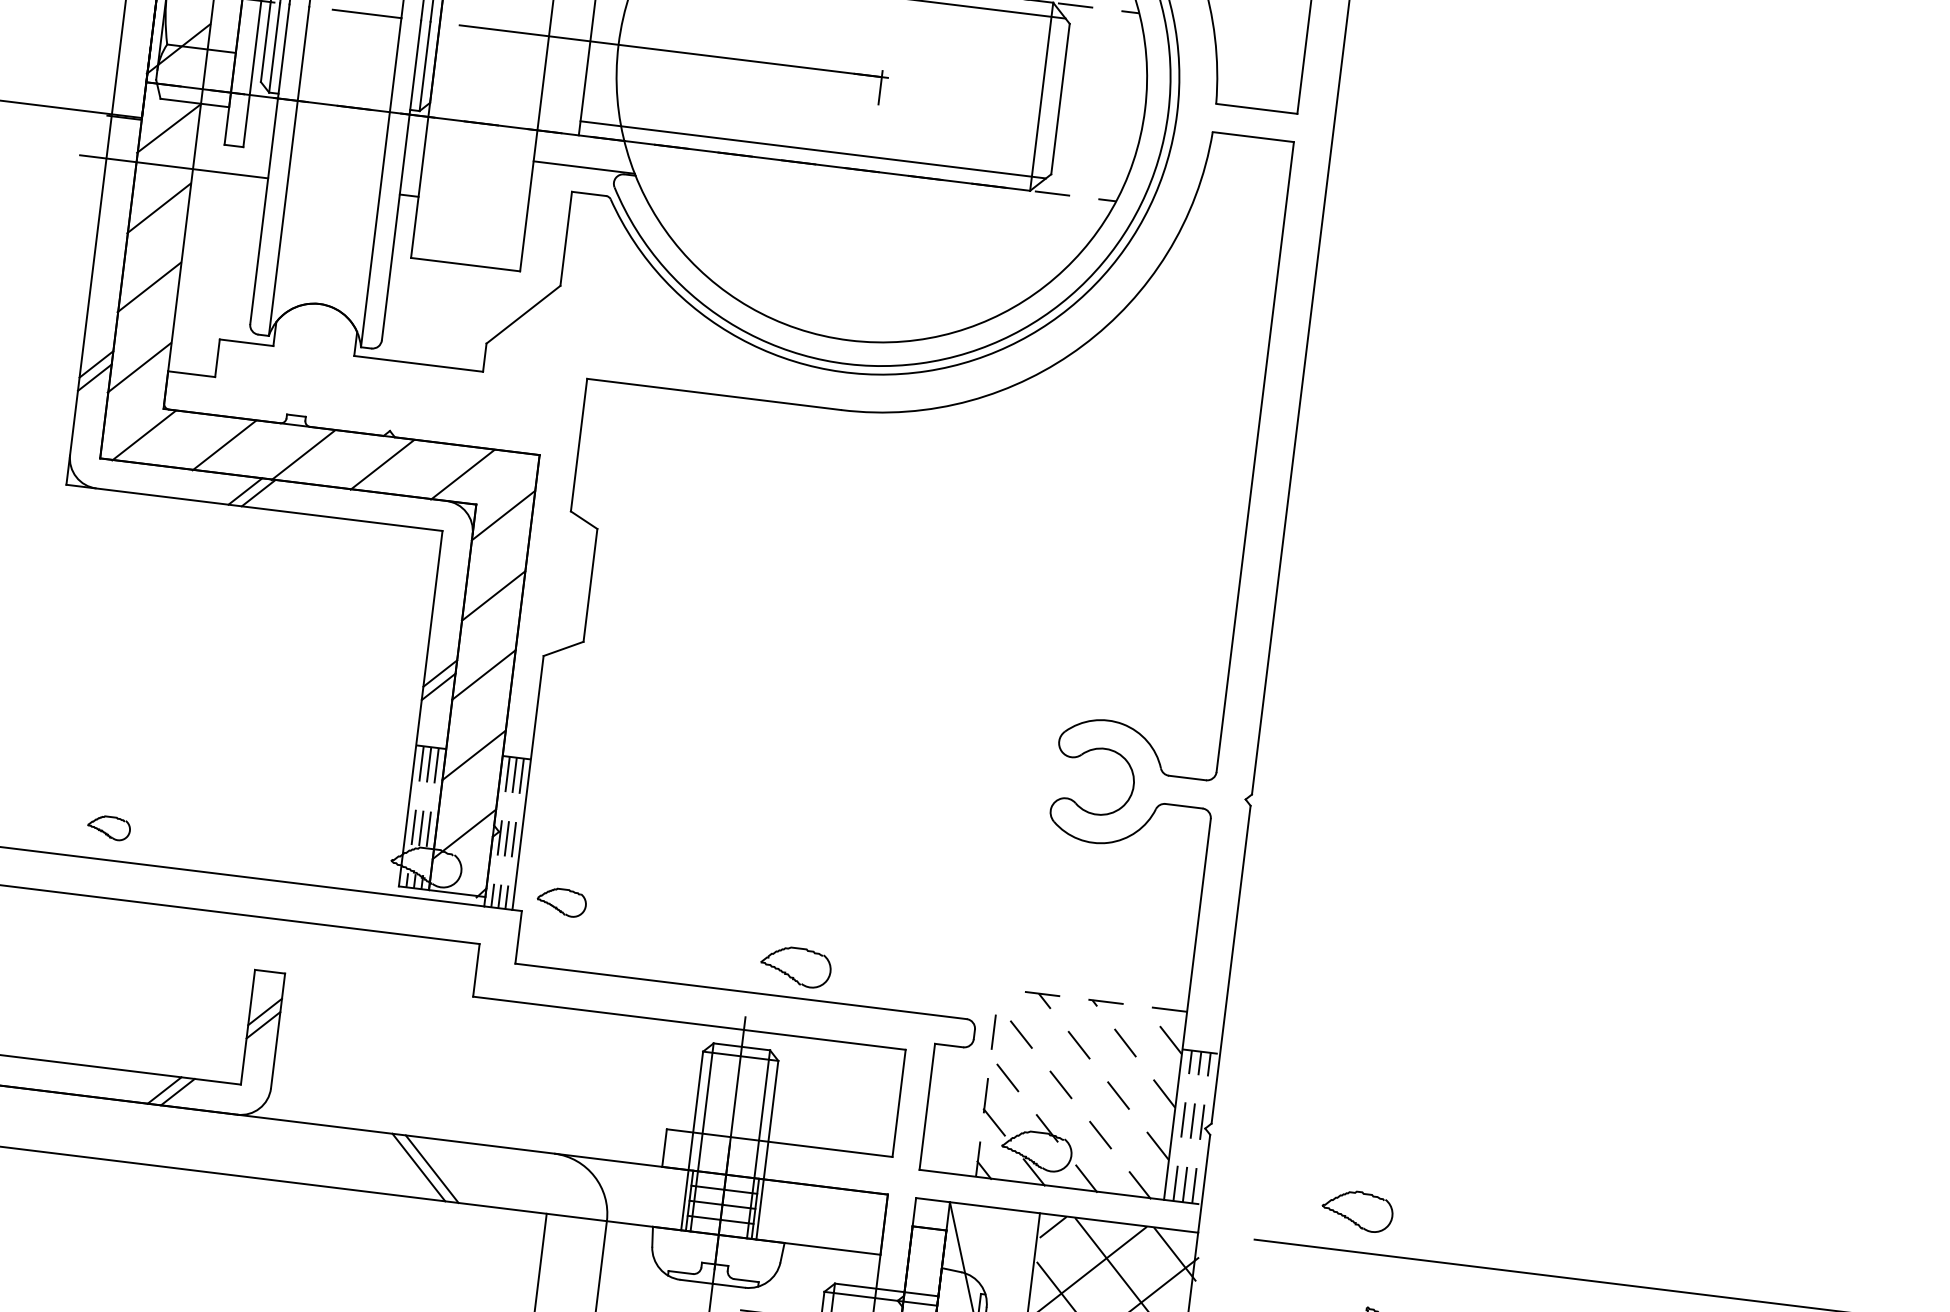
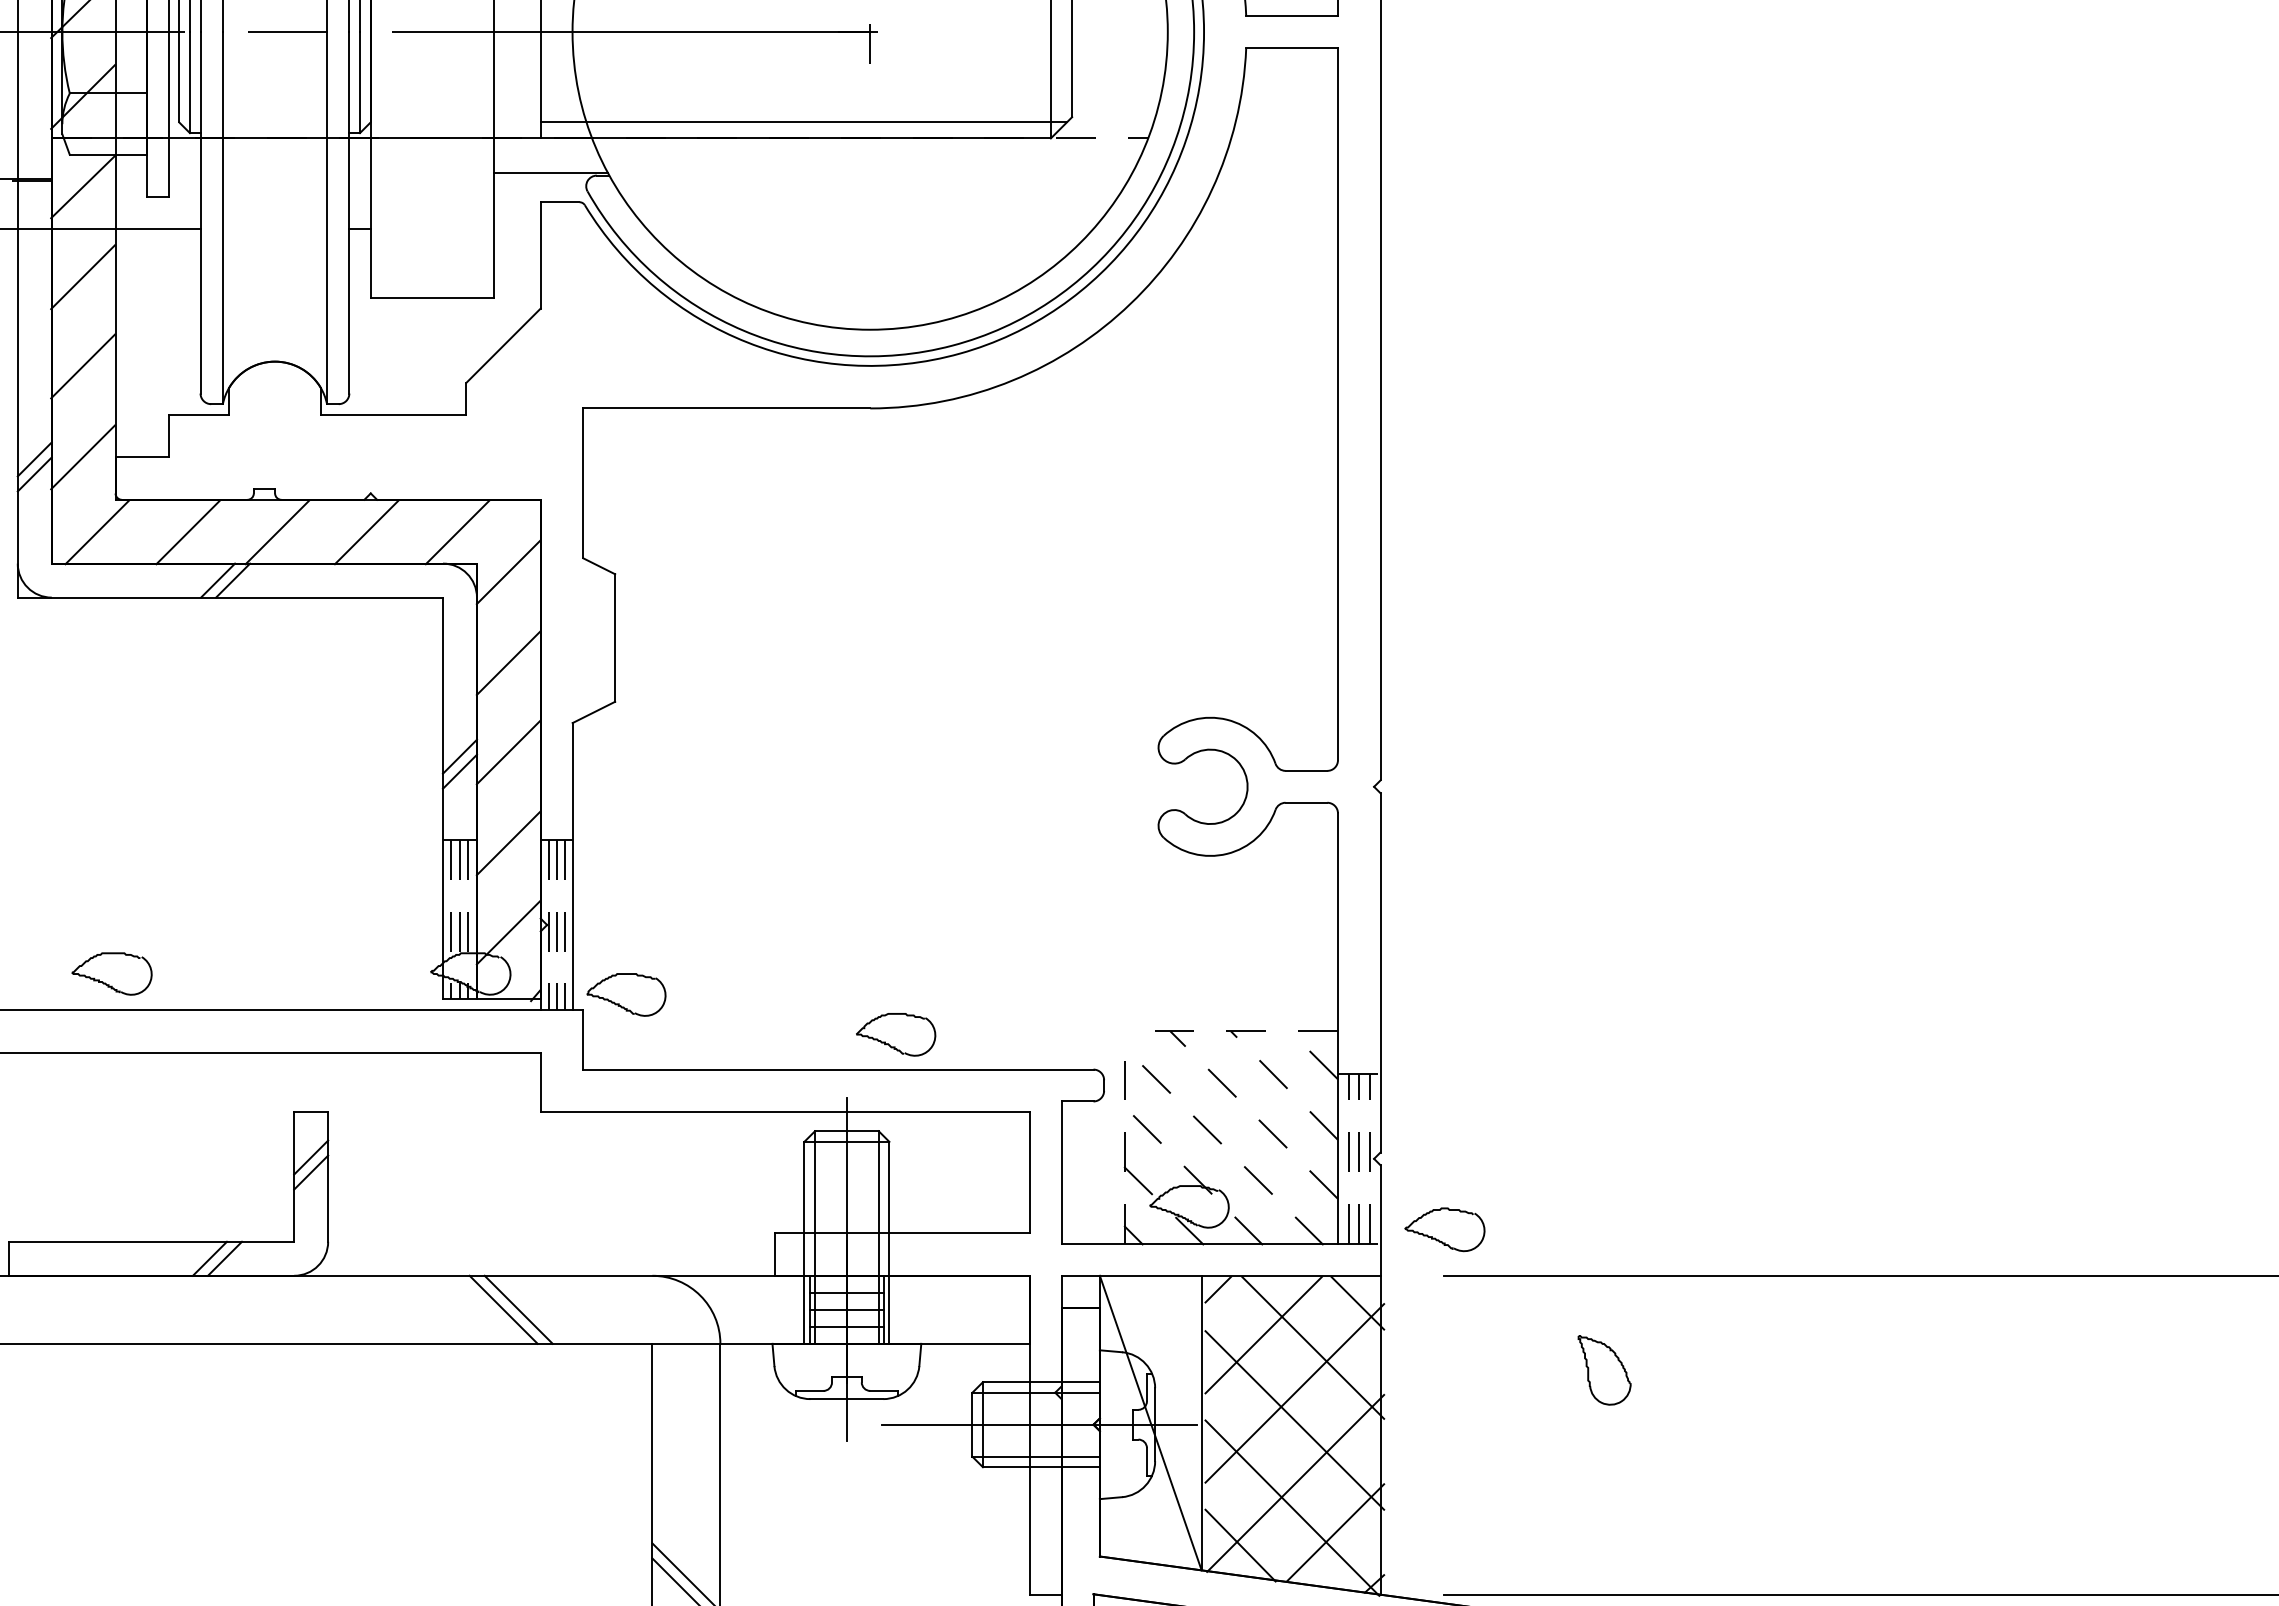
part: (108, 827) -> (111, 973), size x1.67
part: (561, 901) -> (626, 994), size x1.43
part: (1357, 1210) -> (1444, 1229), moved

